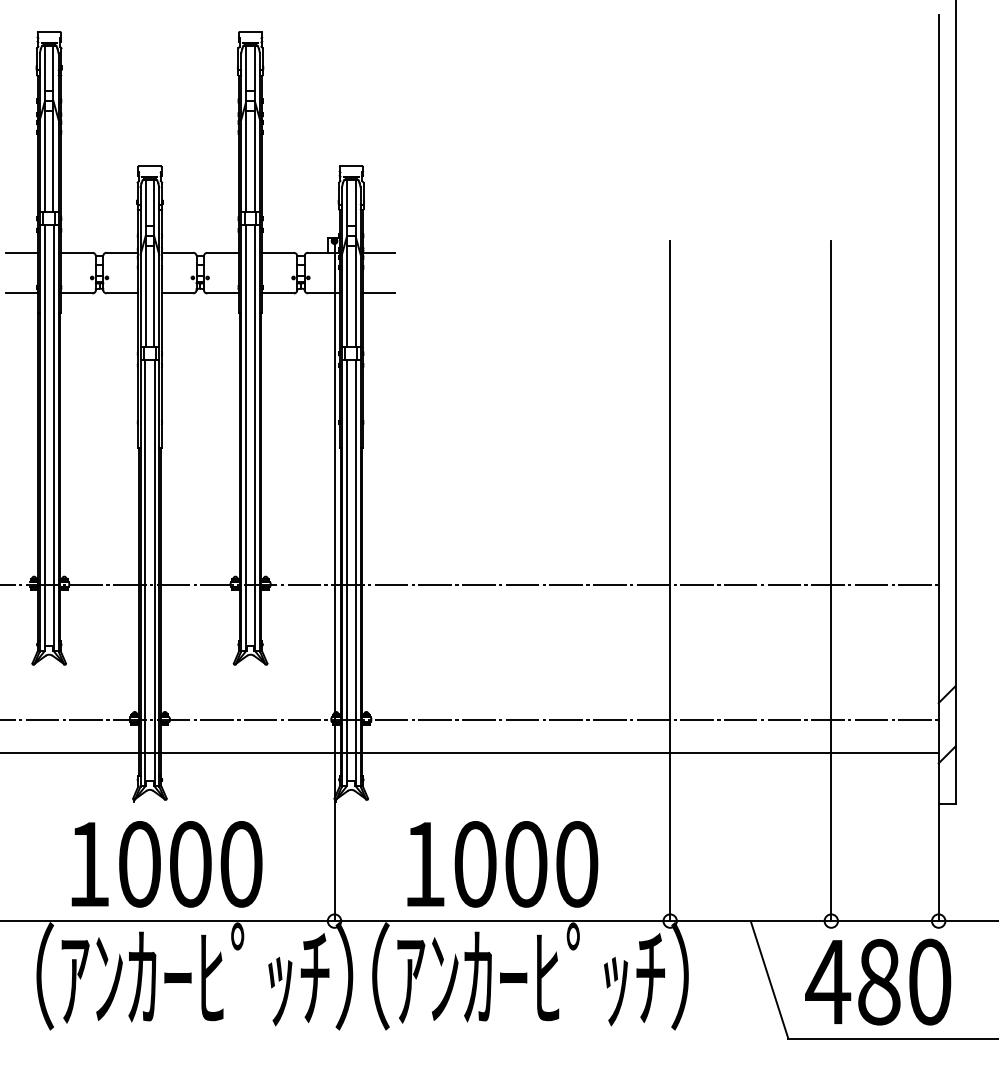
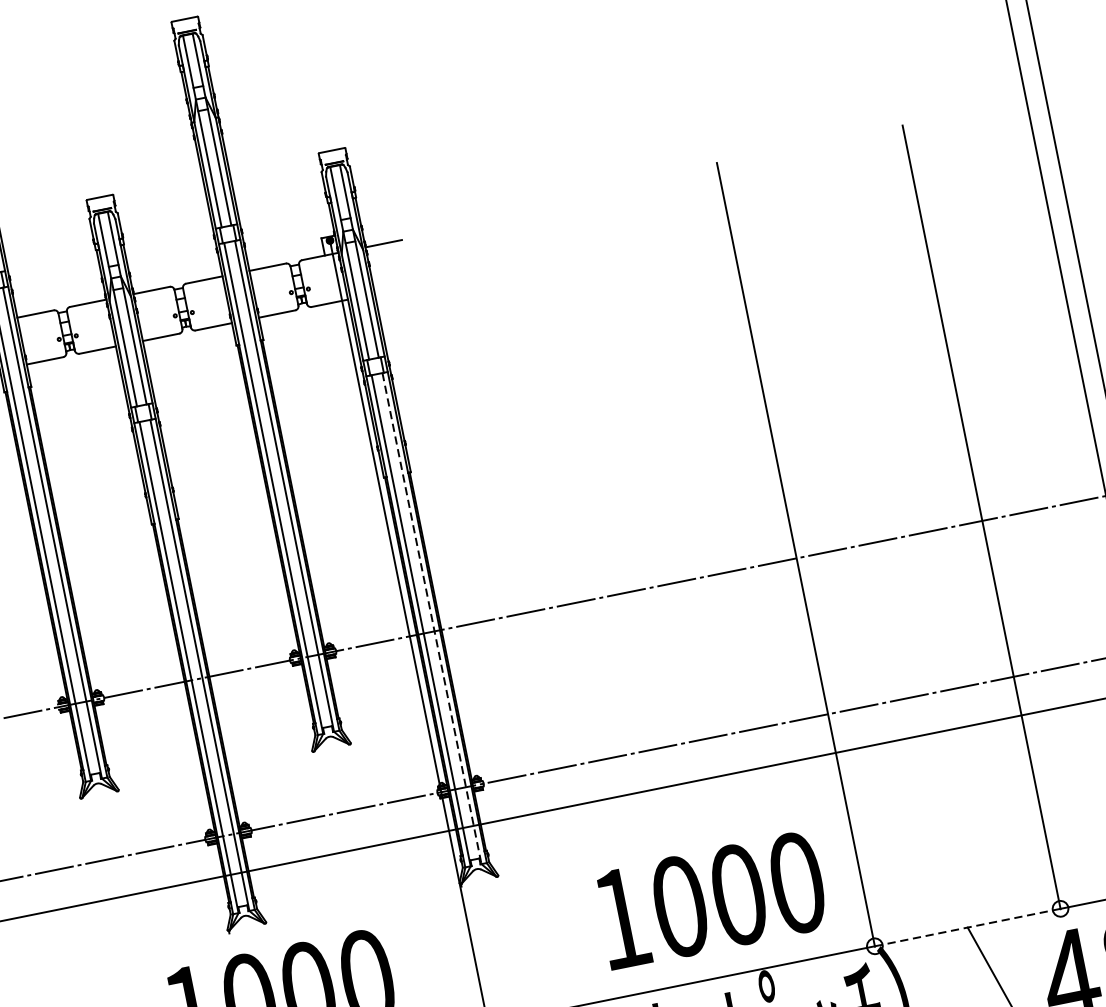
line: (378, 293) -> (392, 290), removed
line: (356, 573) -> (432, 618), solid -> dashed
text: (502, 864) -> (711, 900), moved
line: (750, 921) -> (967, 928), solid -> dashed

